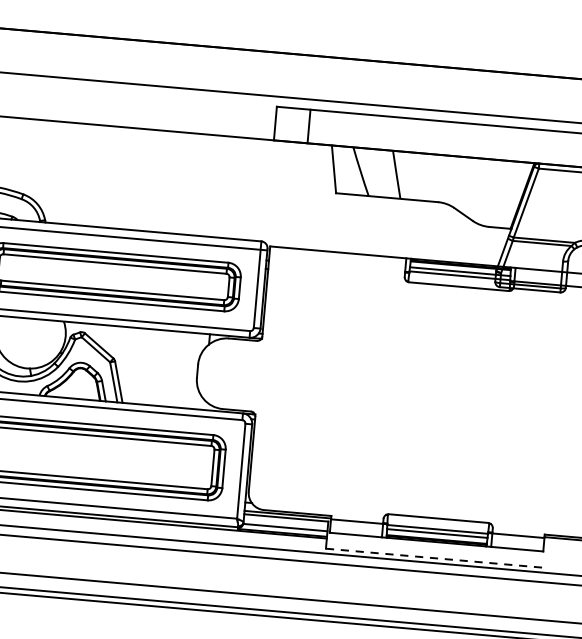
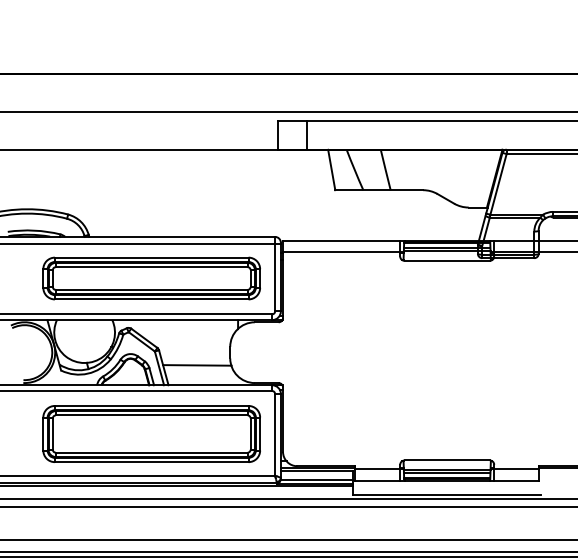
line: (336, 266) -> (341, 252), added
line: (158, 382) -> (197, 365), added
line: (435, 558) -> (447, 494), dashed -> solid

